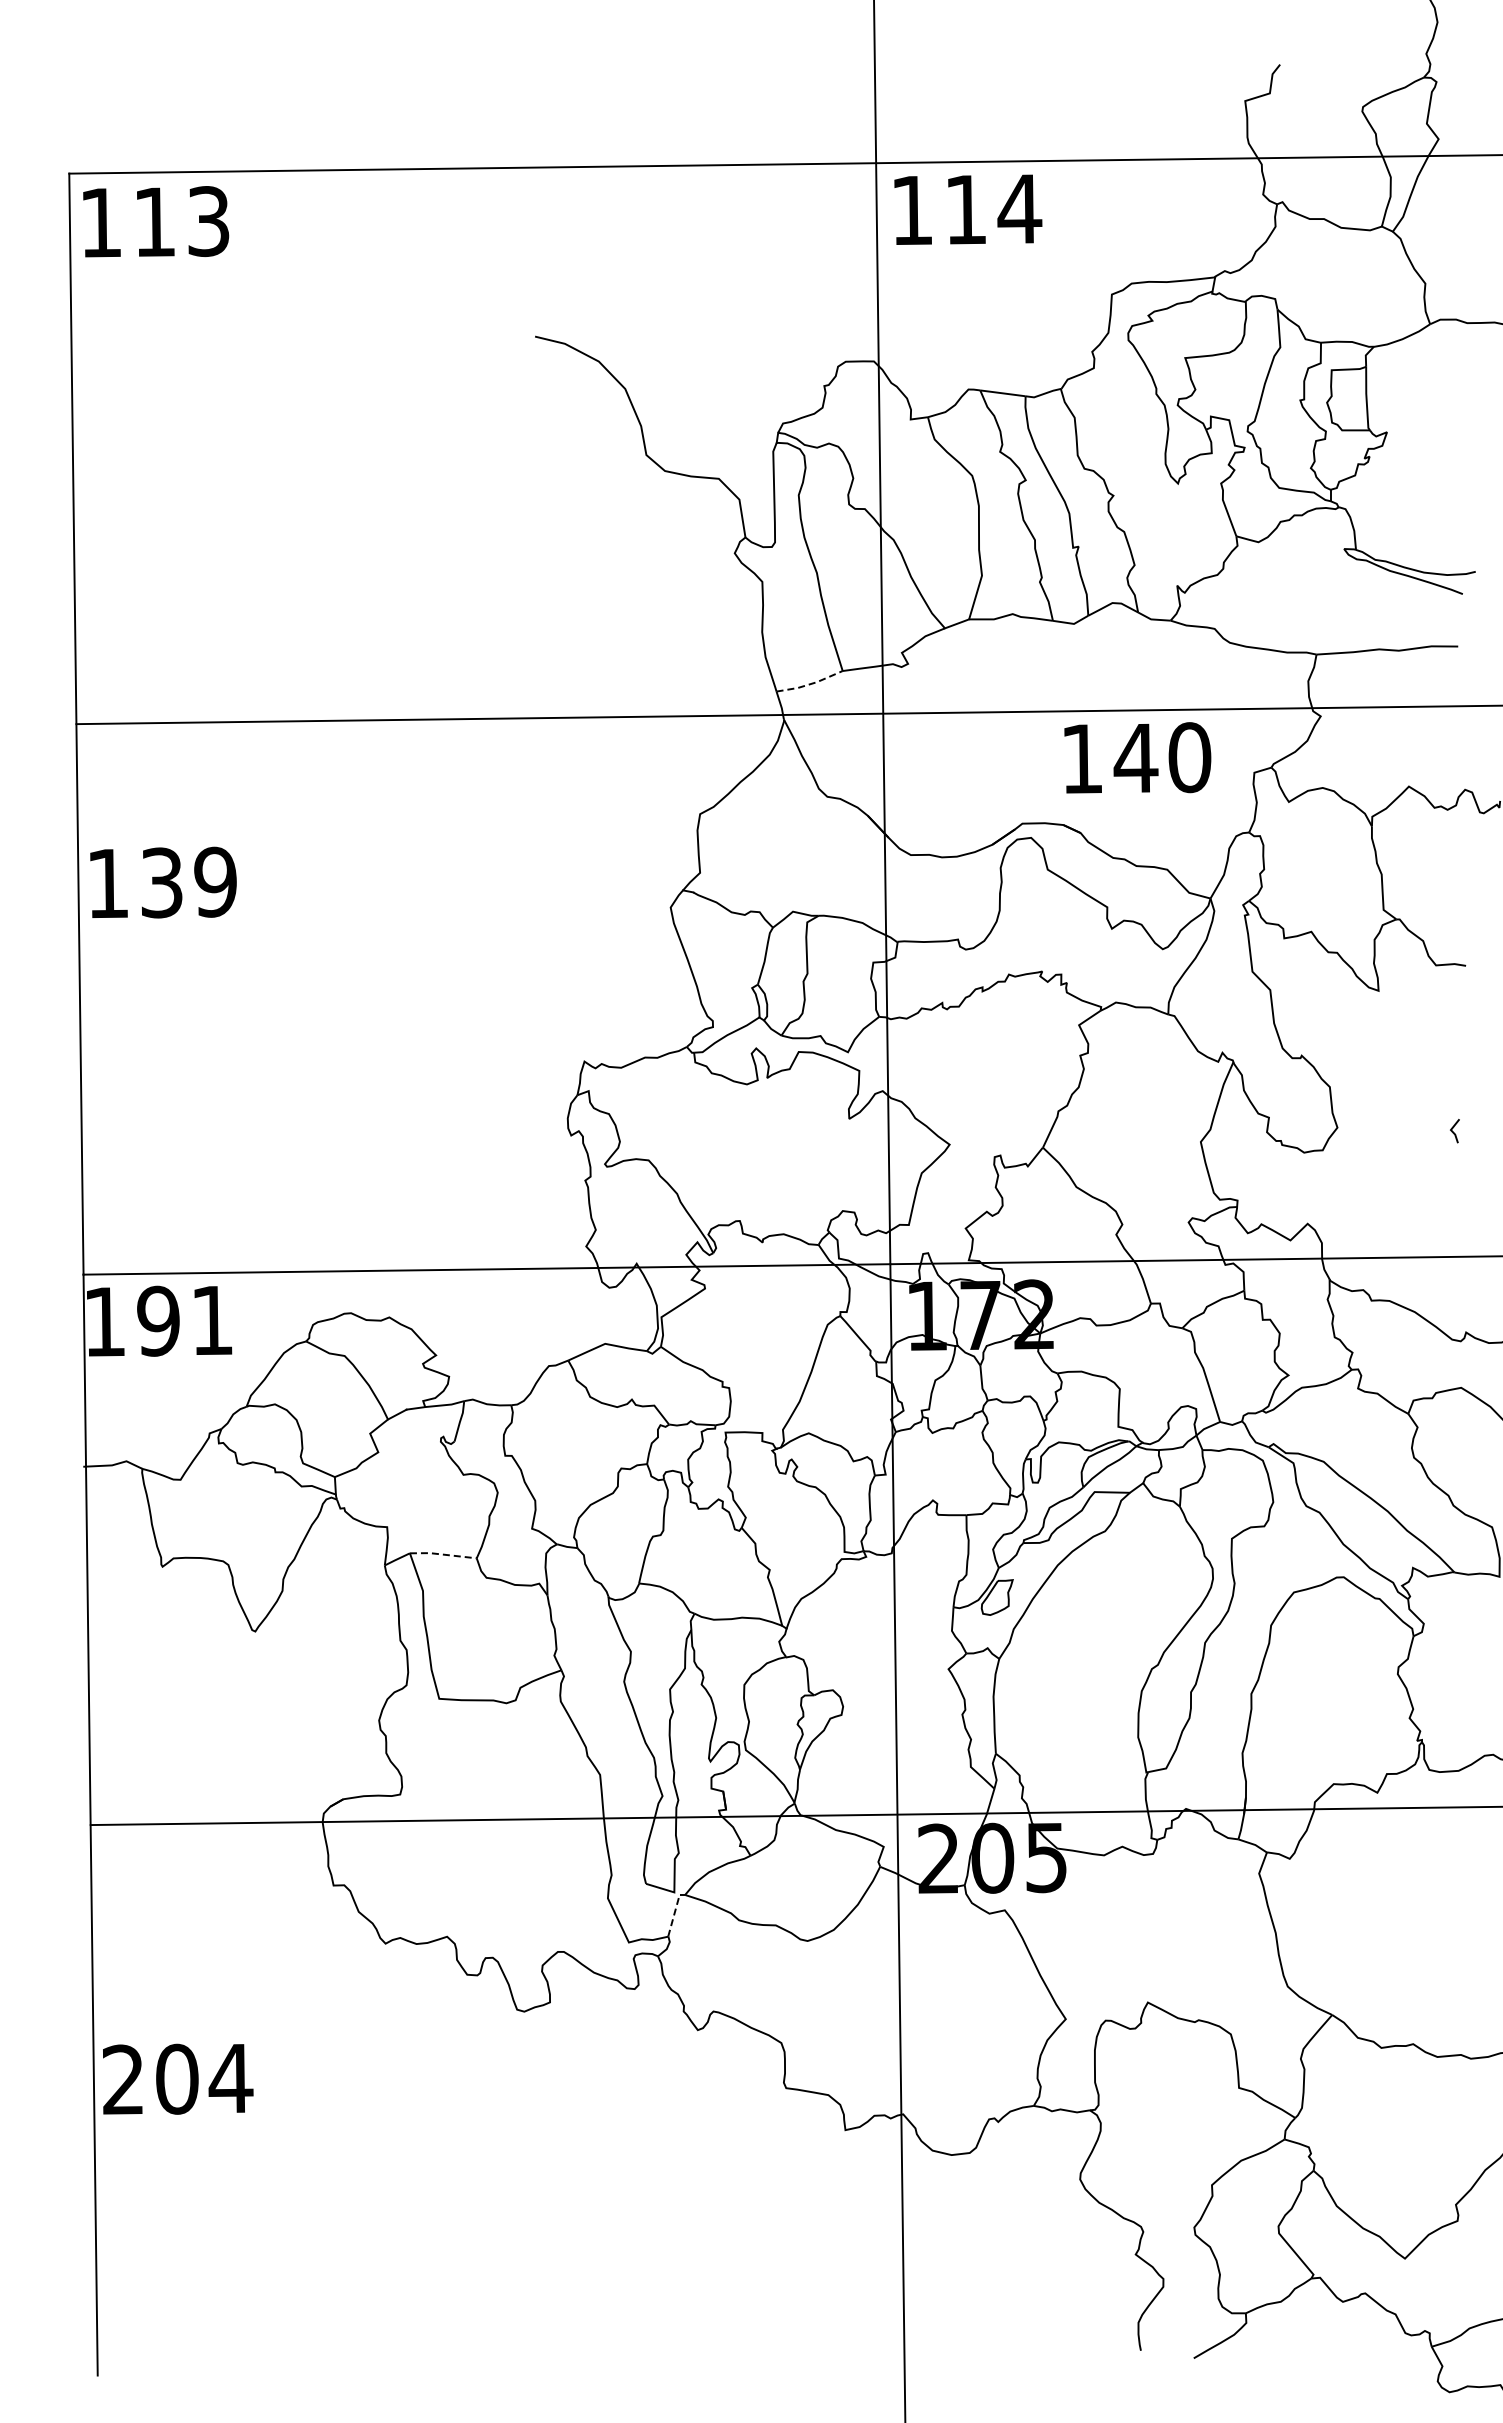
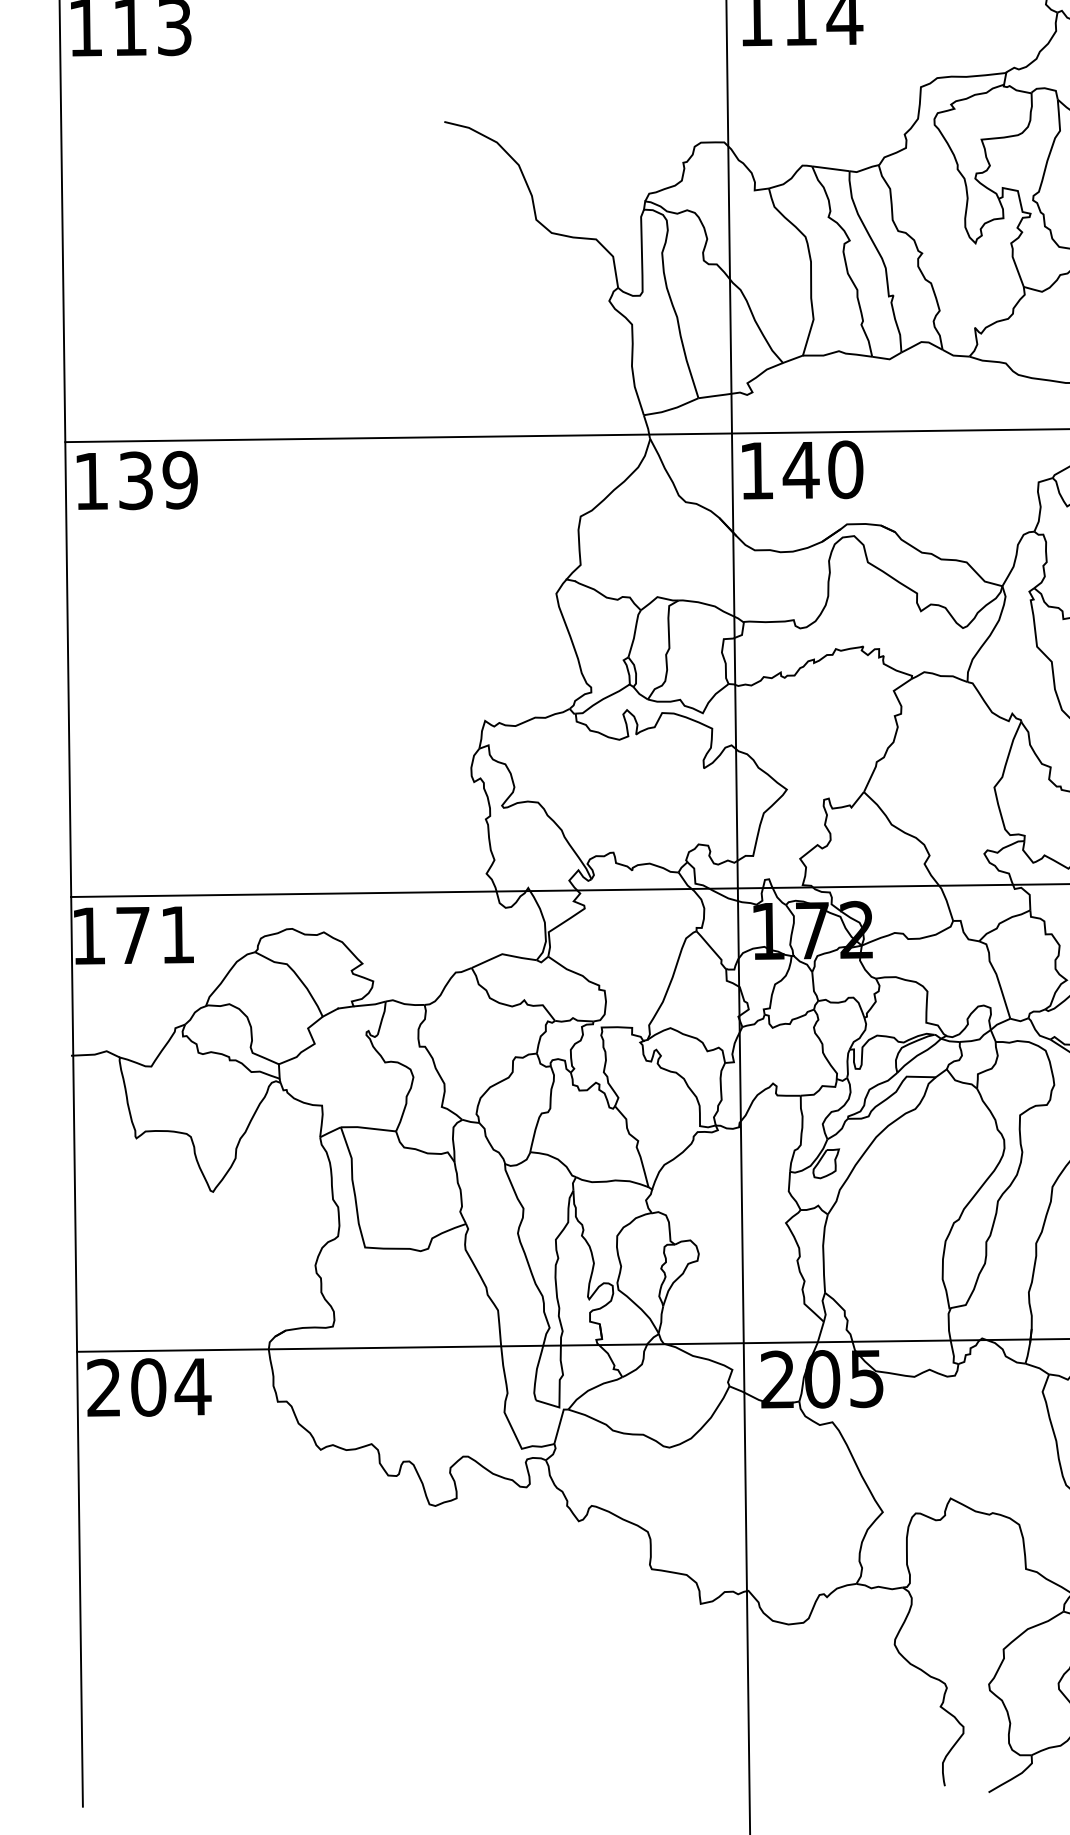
line: (811, 683) -> (672, 408), dashed -> solid
text: (1137, 757) -> (802, 469), moved
text: (163, 882) -> (137, 480), moved
text: (158, 1320) -> (133, 934), 191 -> 171
line: (442, 1554) -> (367, 1128), dashed -> solid
line: (674, 1913) -> (559, 1424), dashed -> solid
text: (178, 2078) -> (149, 1386), moved

